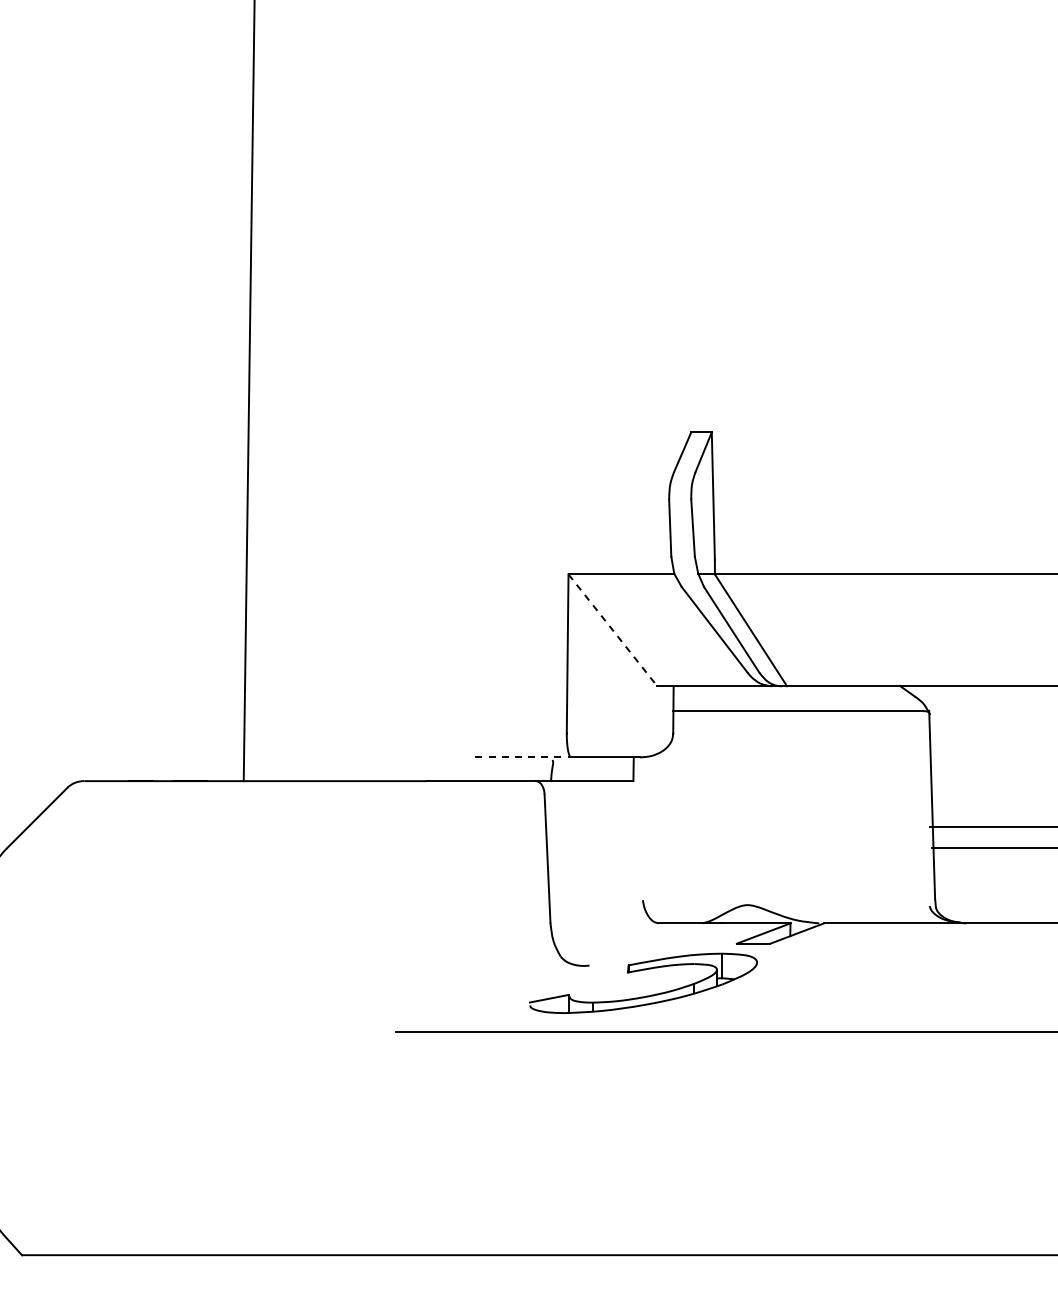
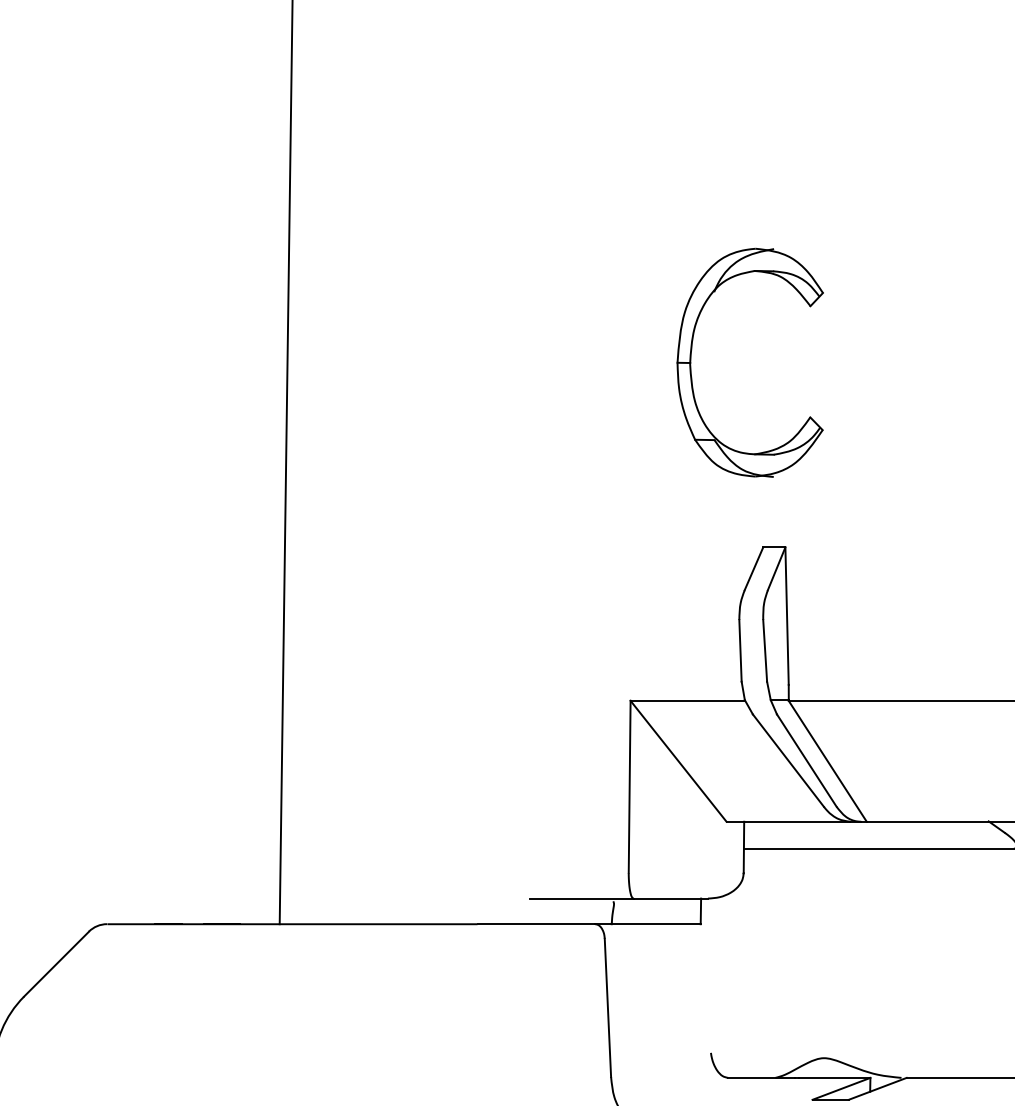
part: (625, 253) -> (692, 354), added
line: (613, 630) -> (679, 761), dashed -> solid
line: (523, 757) -> (581, 898), dashed -> solid

